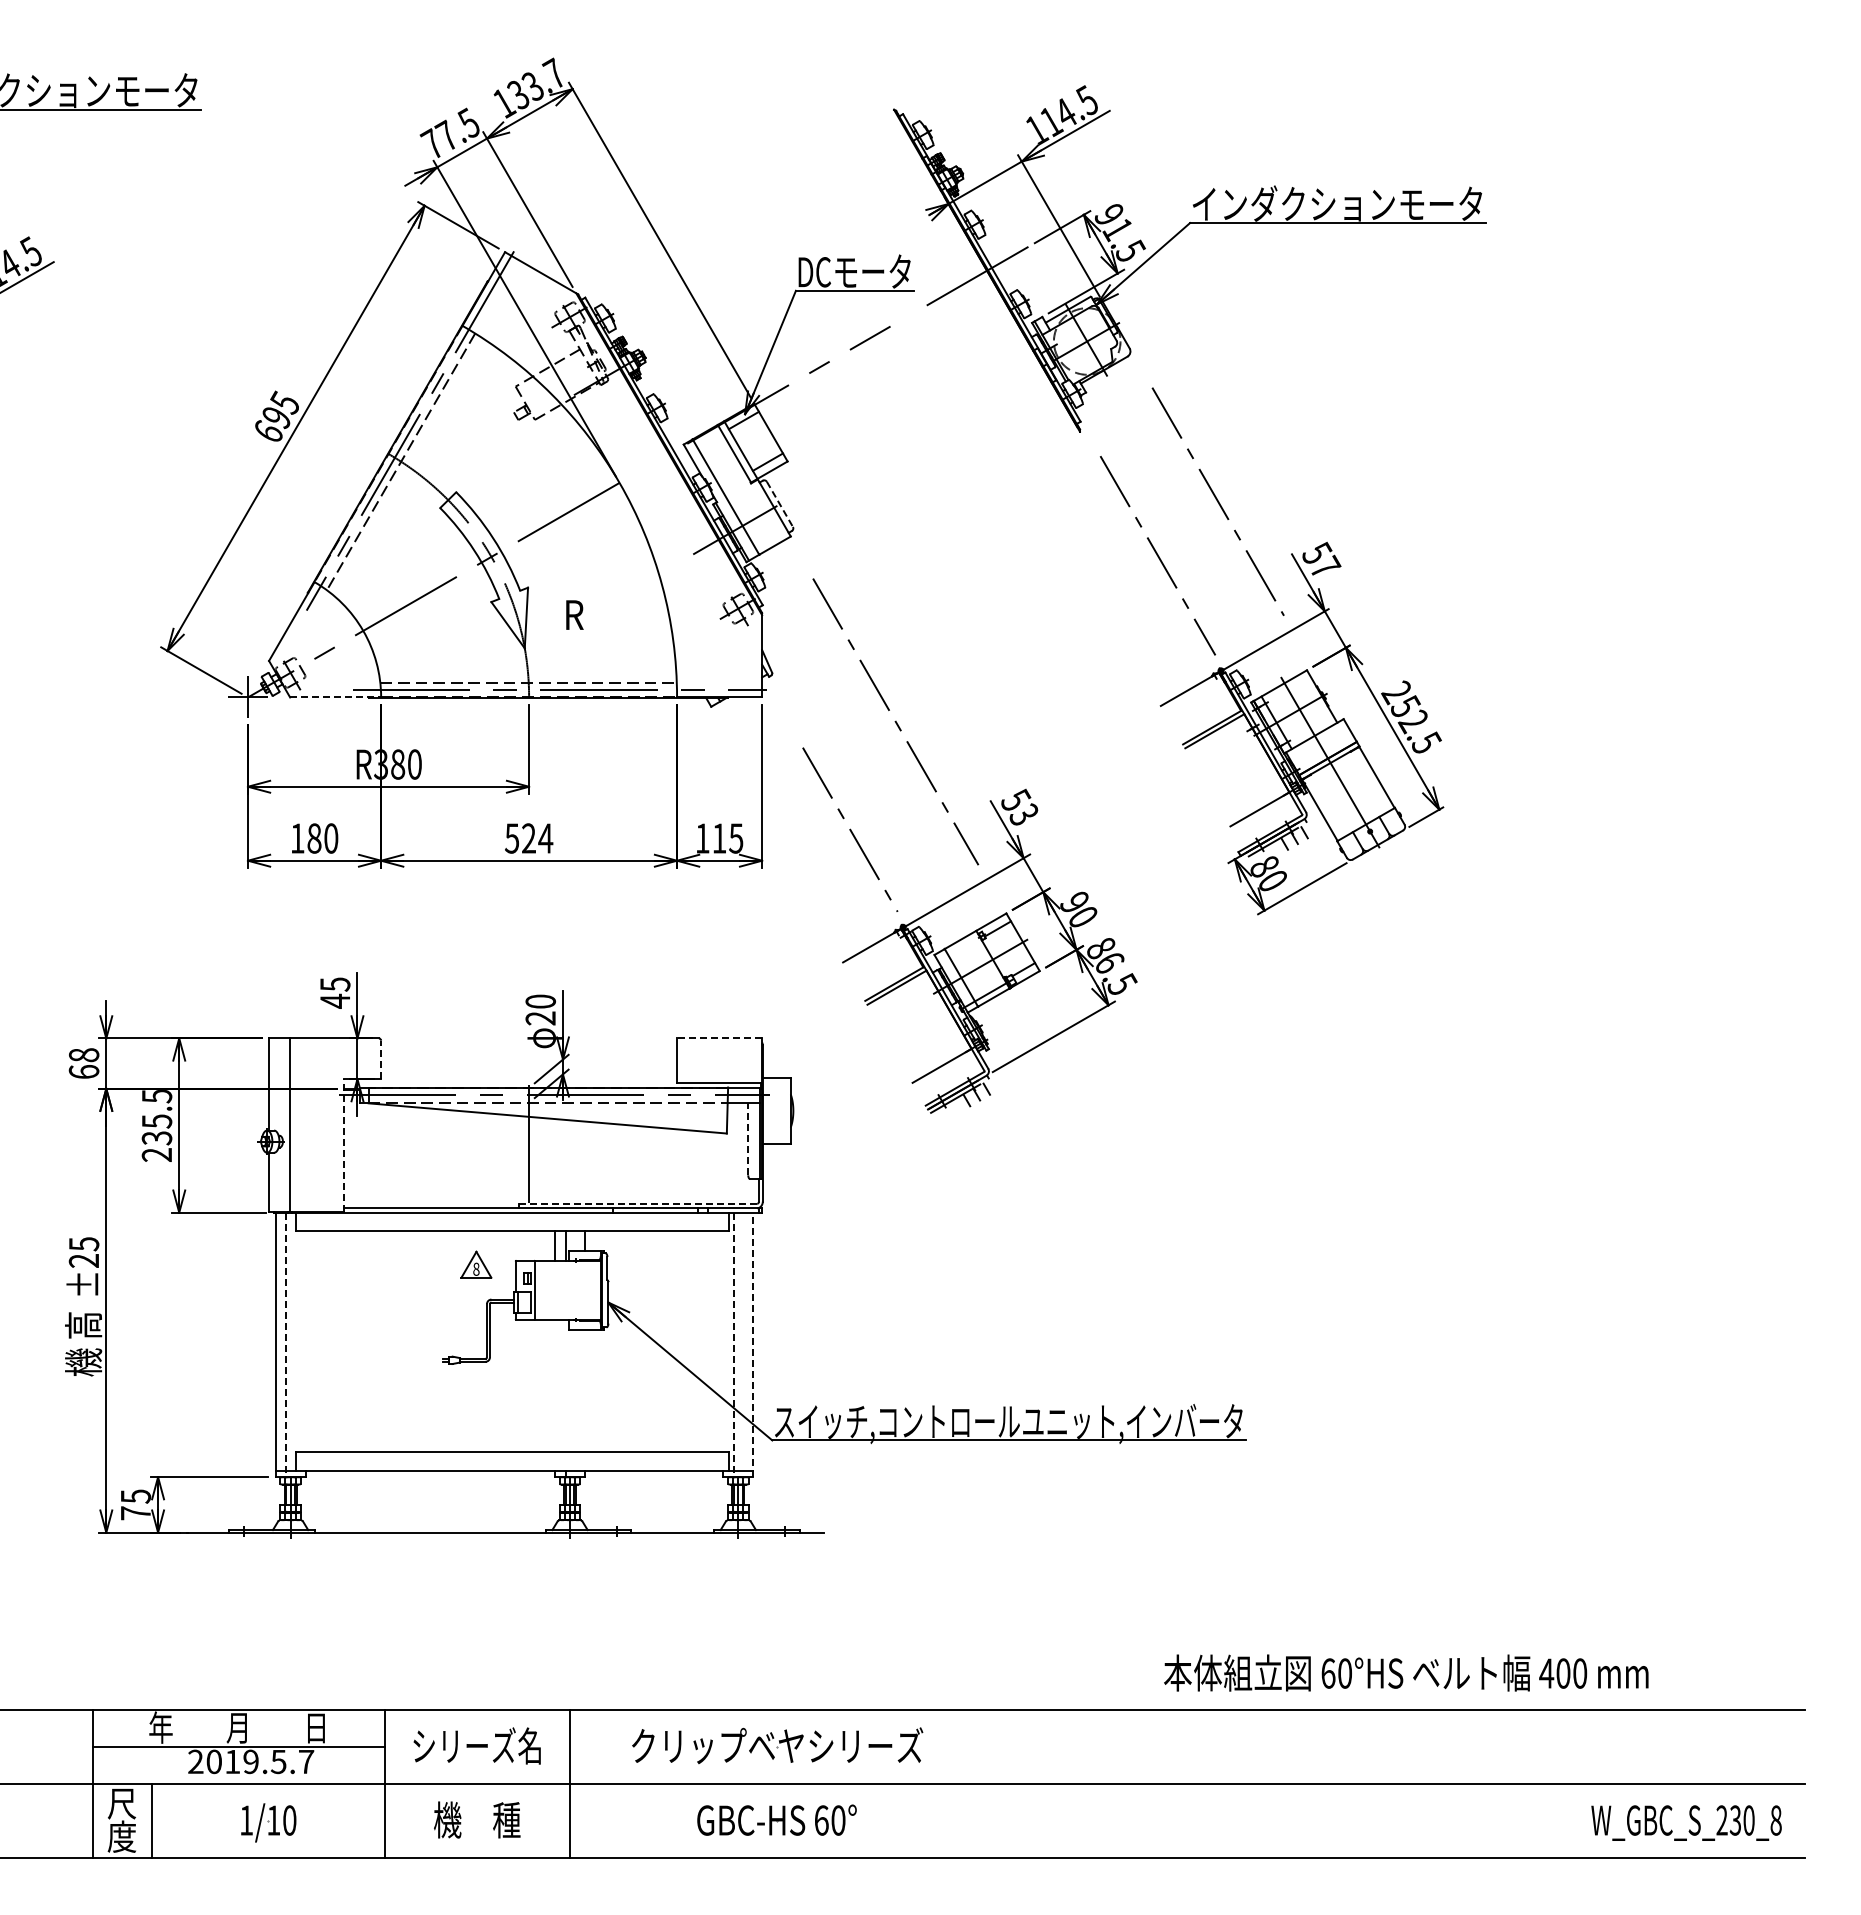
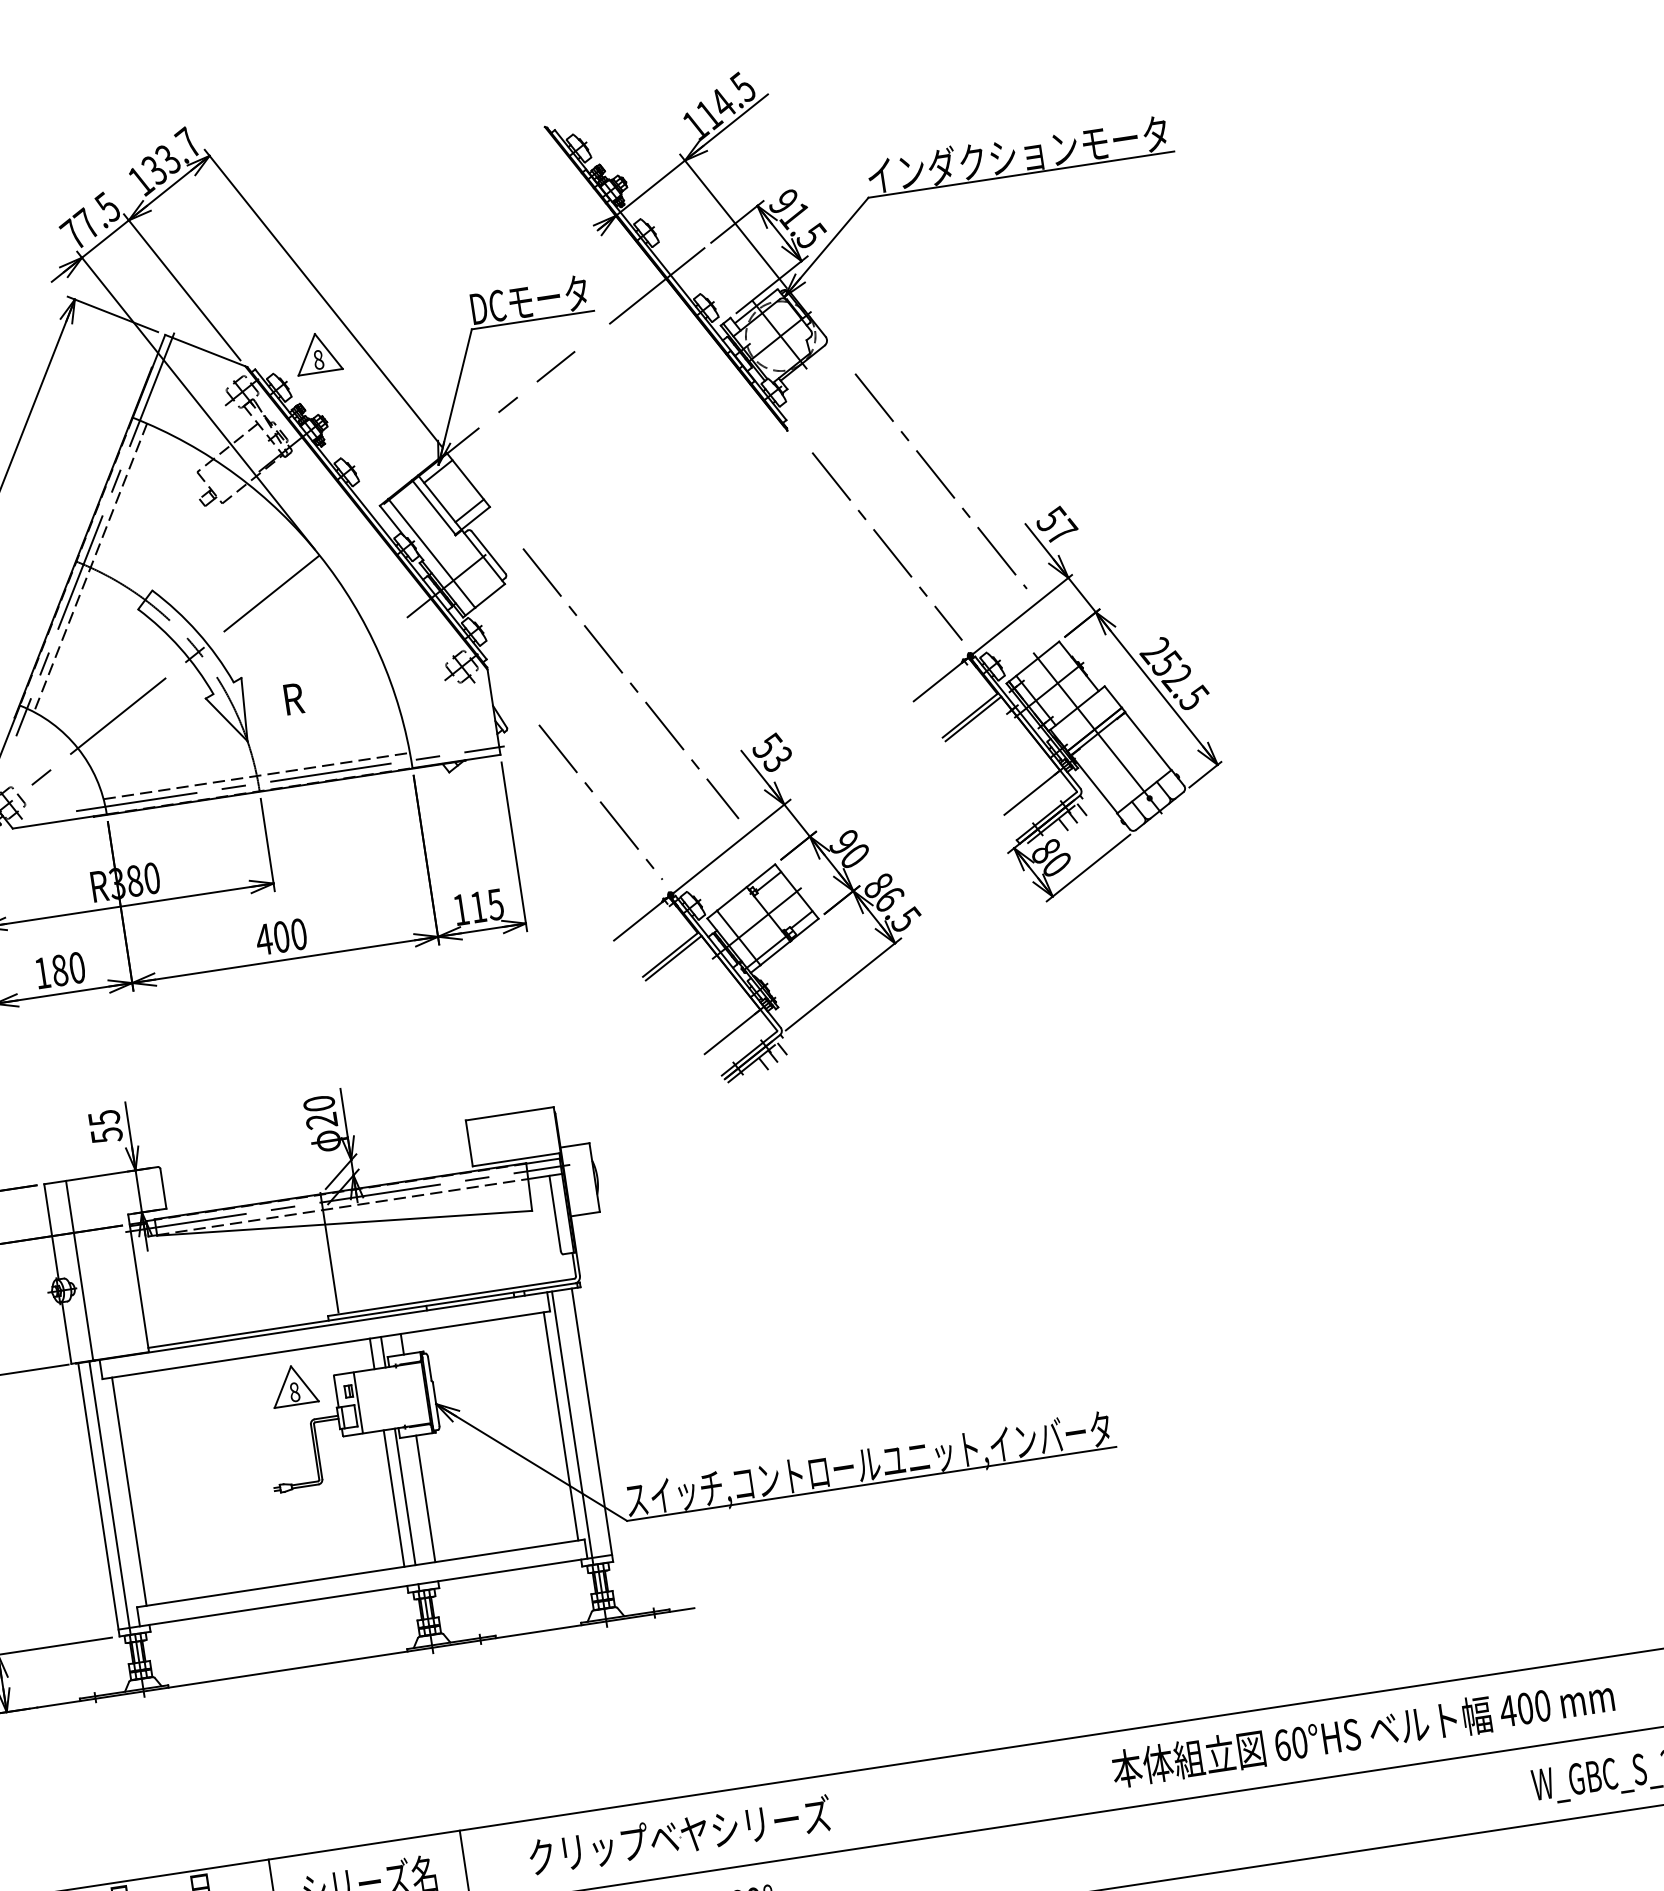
part: (646, 290) -> (317, 352), added
line: (780, 504) -> (489, 552), dashed -> solid
line: (336, 697) -> (60, 821), dashed -> solid
text: (528, 838) -> (281, 937), 524 -> 400
part: (969, 845) -> (726, 799), moved
text: (335, 1000) -> (106, 1134), 45 -> 55
line: (719, 1038) -> (509, 1113), dashed -> solid
line: (381, 1059) -> (163, 1188), dashed -> solid
line: (748, 1138) -> (555, 1212), dashed -> solid
line: (344, 1145) -> (138, 1283), dashed -> solid
line: (638, 1203) -> (451, 1297), dashed -> solid
part: (476, 1264) -> (293, 1385), size x1.43
line: (305, 1341) -> (129, 1491), added
line: (723, 1341) -> (561, 1426), added
line: (753, 1344) -> (592, 1424), dashed -> solid
line: (286, 1345) -> (110, 1498), dashed -> solid
line: (734, 1345) -> (573, 1428), dashed -> solid
line: (555, 1385) -> (394, 1498), added
line: (565, 1385) -> (404, 1496), added
line: (584, 1390) -> (425, 1498), added
text: (1406, 1672) -> (1363, 1732), moved

